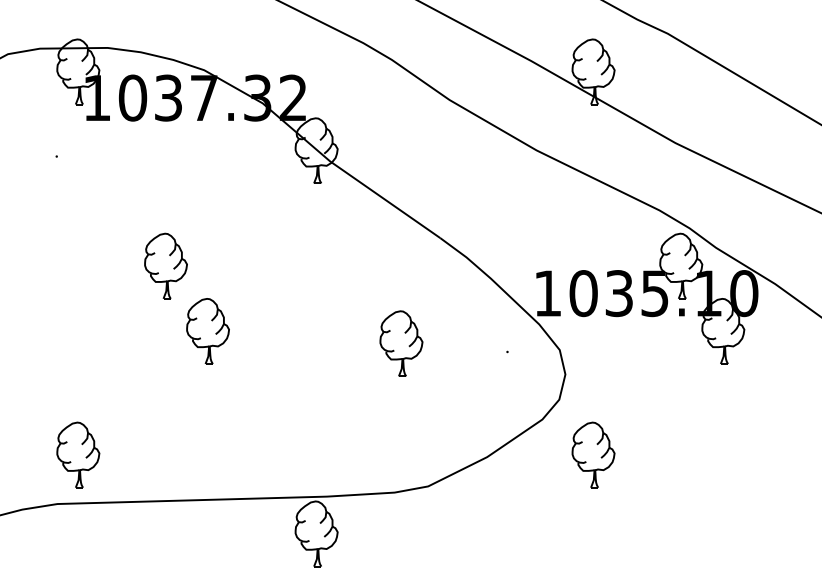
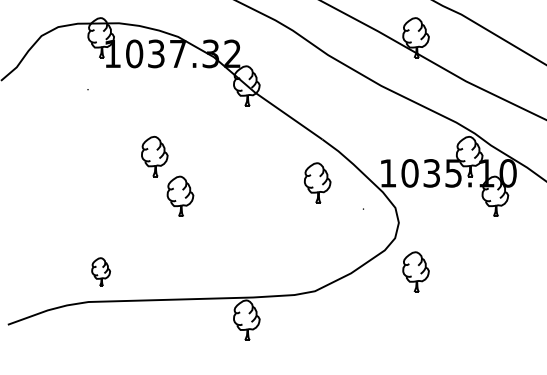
part: (401, 342) -> (317, 182), moved
part: (77, 454) -> (100, 271), size x0.7

